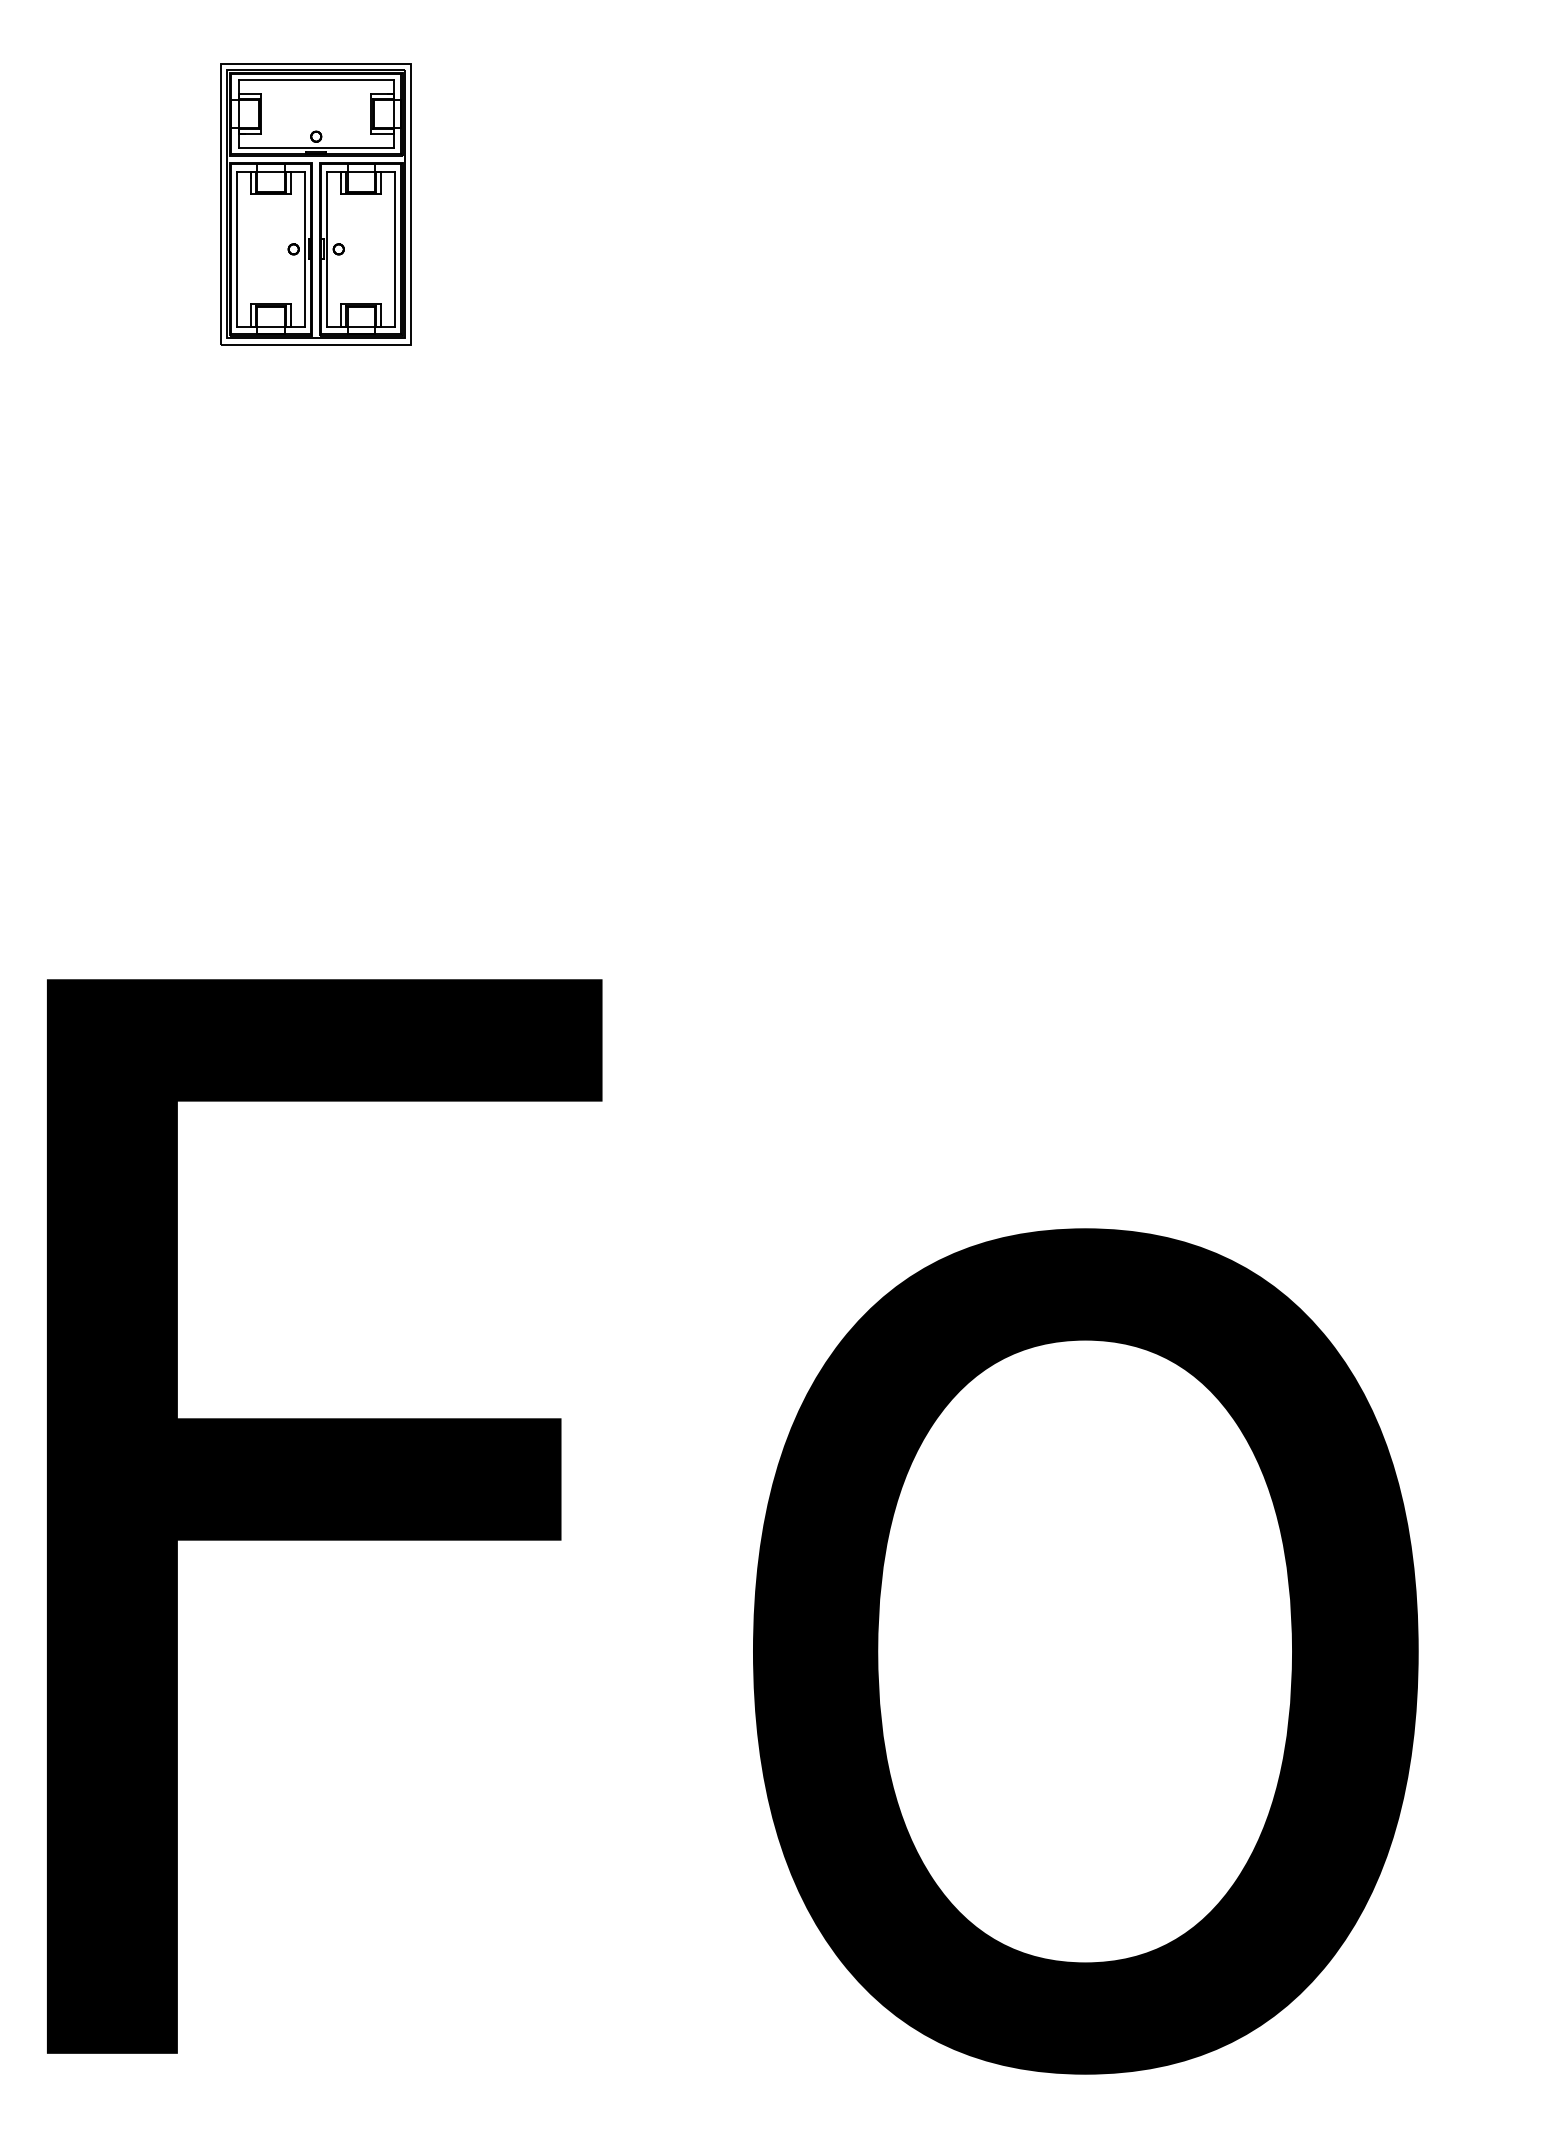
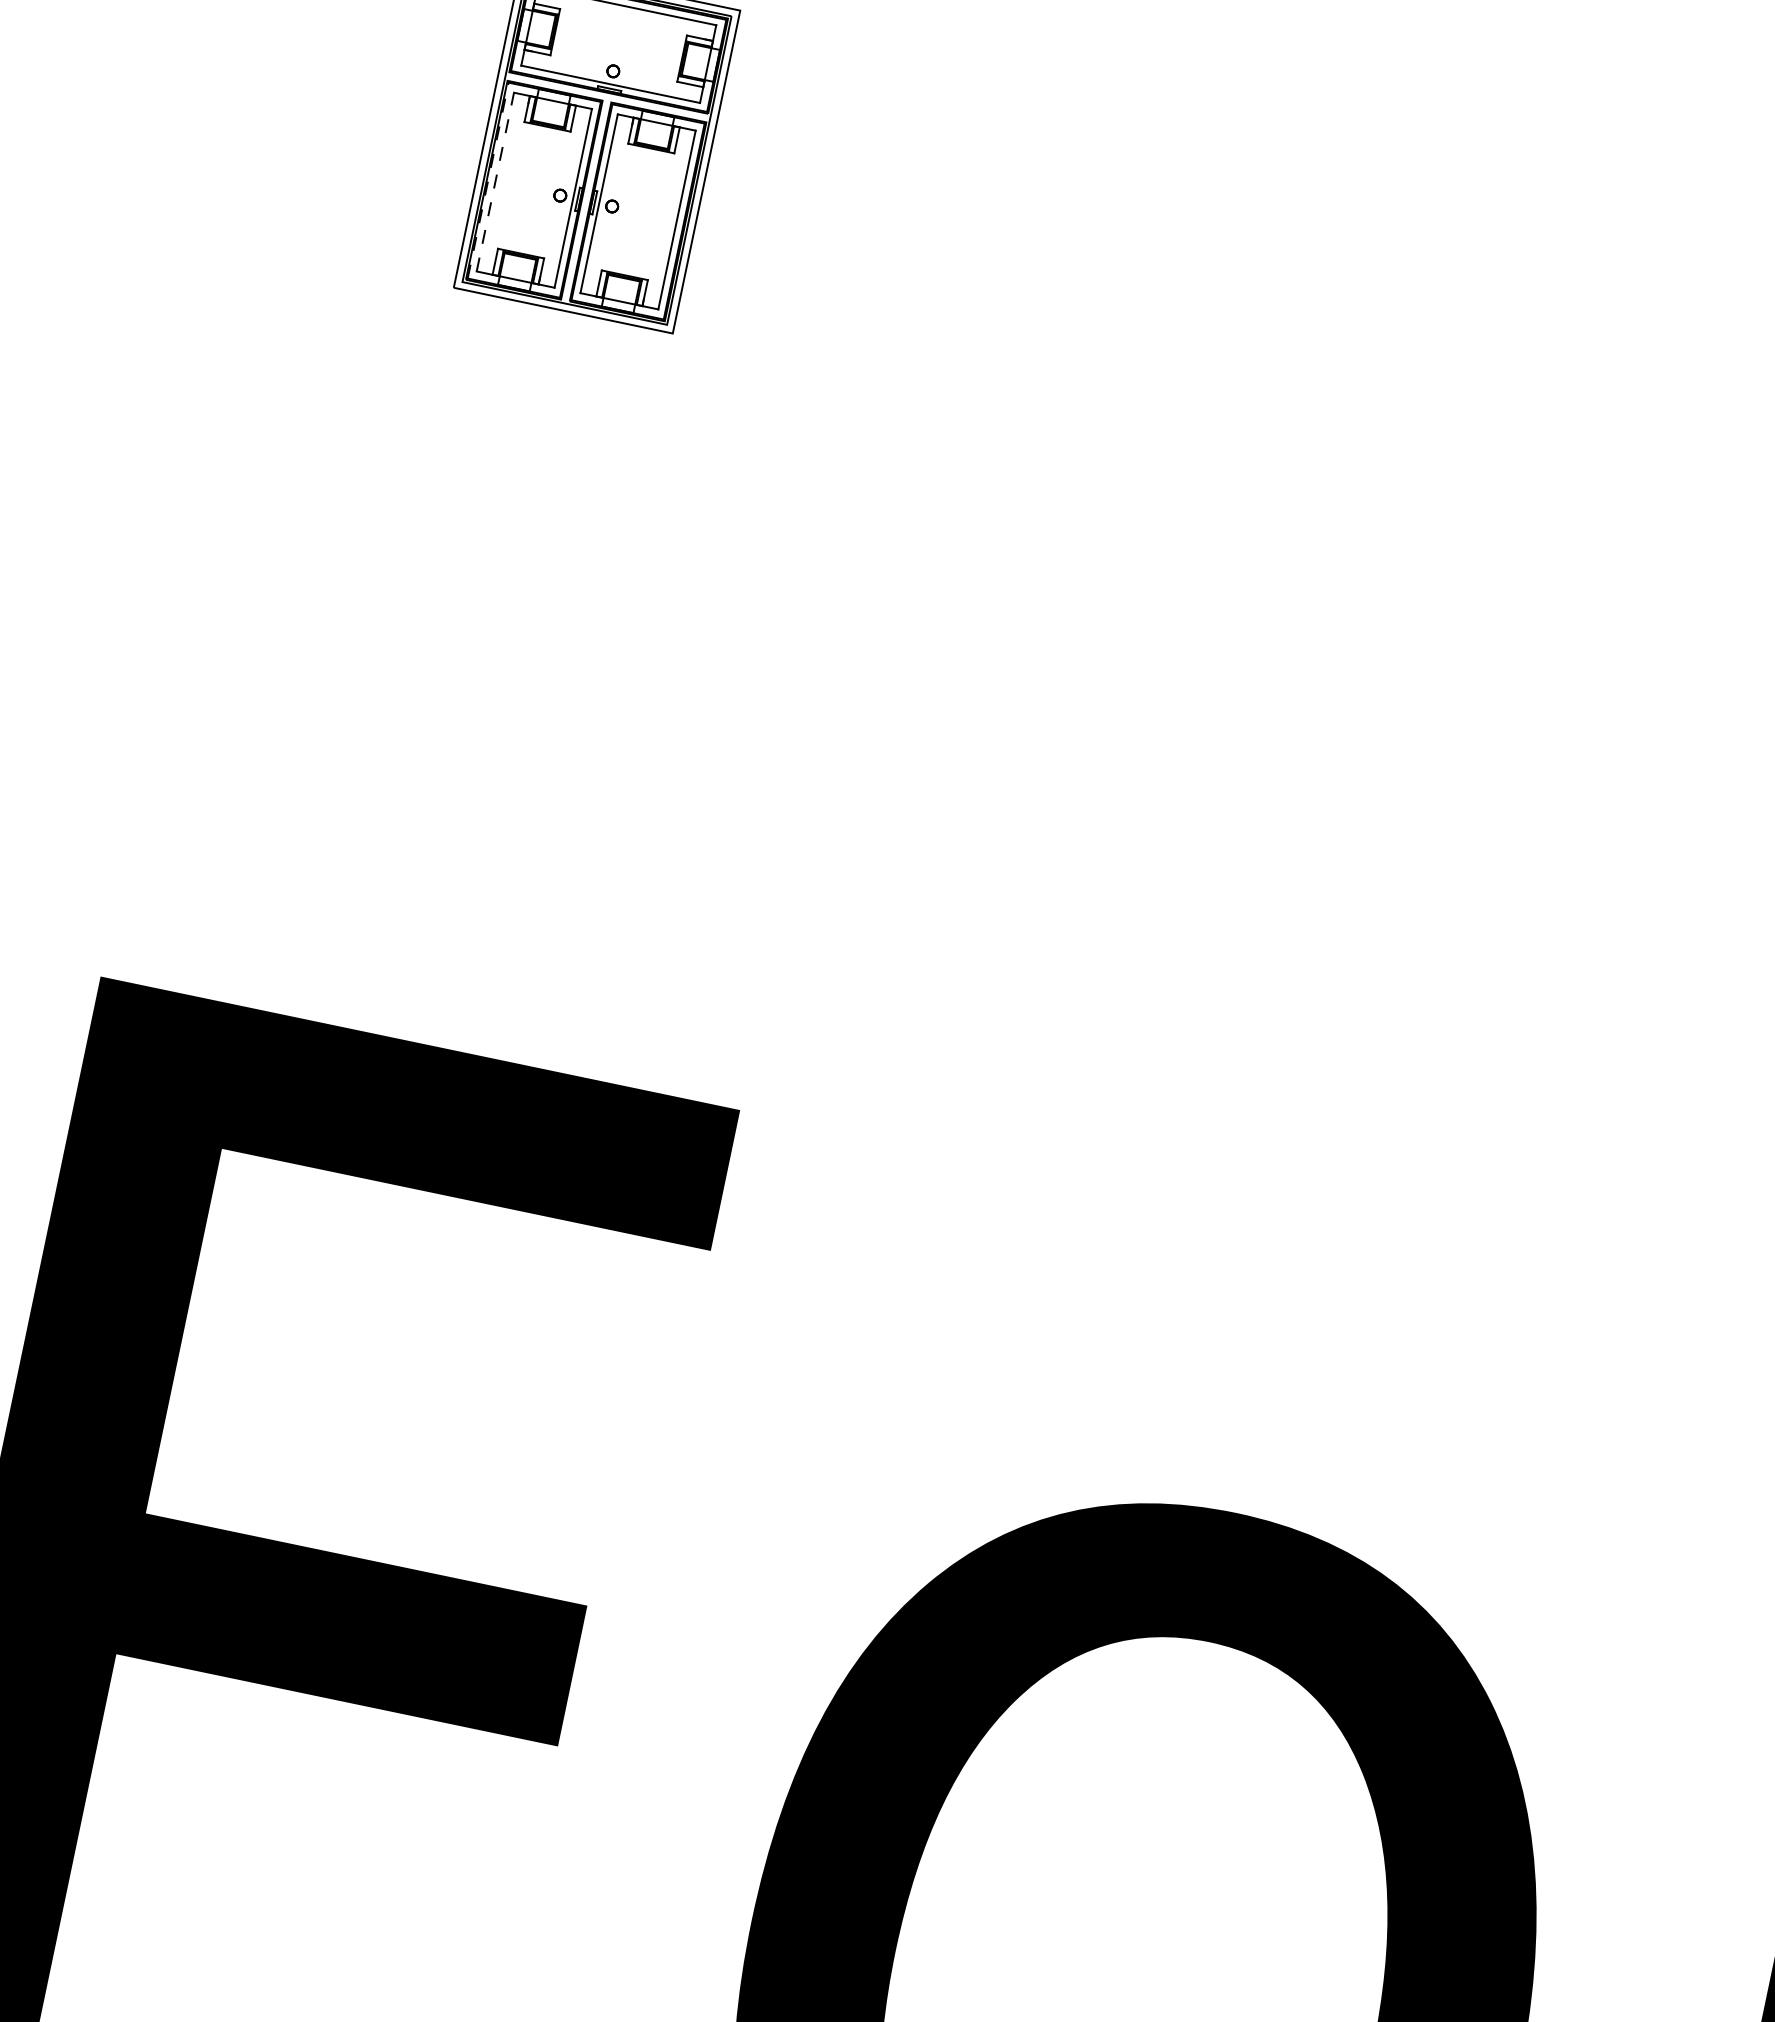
line: (231, 248) -> (488, 179), solid -> dashed
line: (237, 249) -> (495, 182), solid -> dashed

